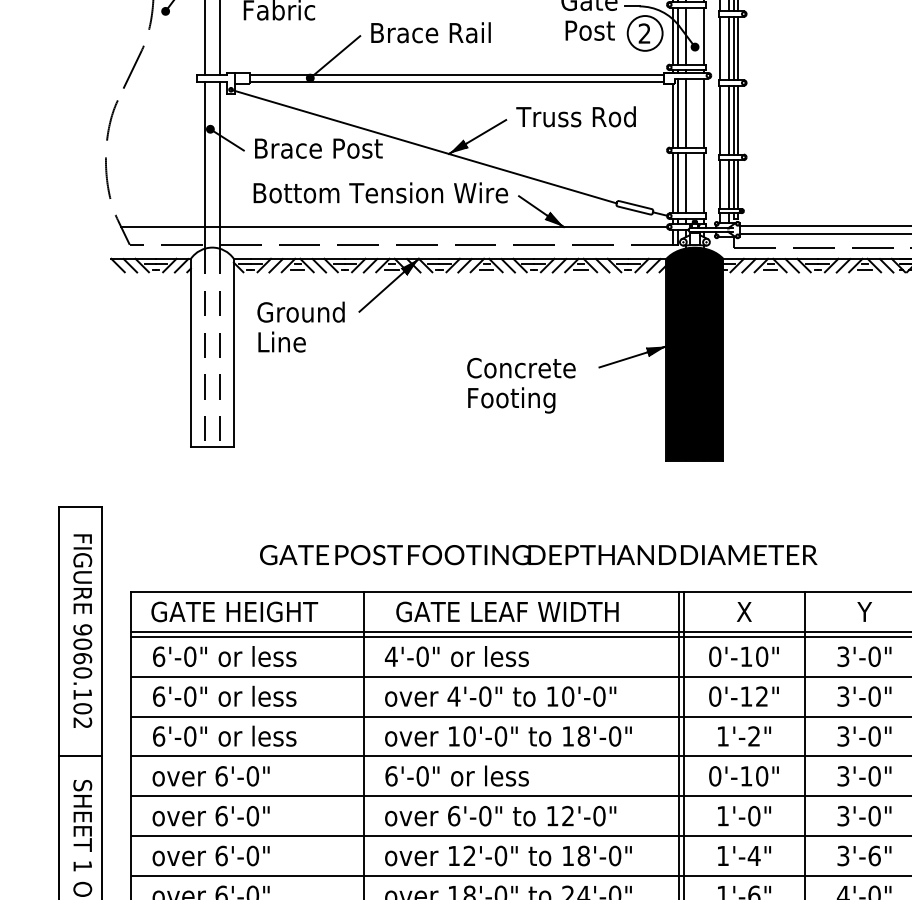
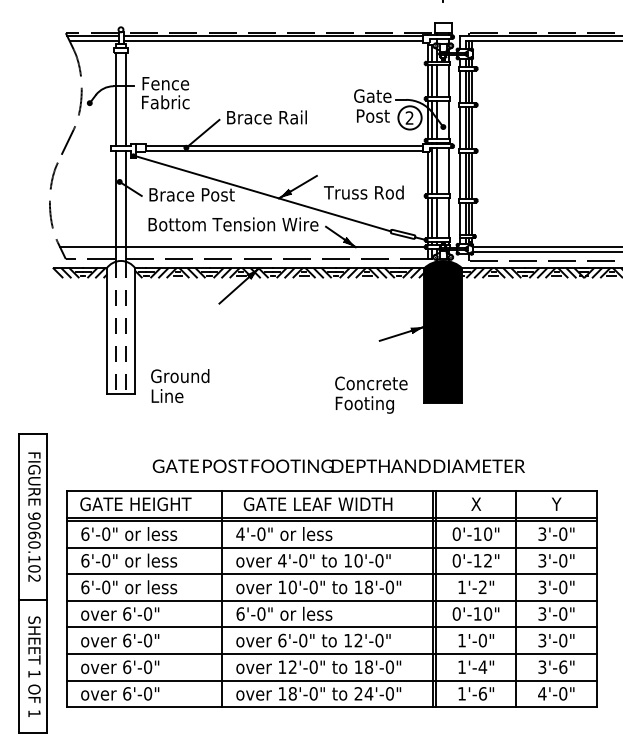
text: (575, 116) -> (363, 192), moved
text: (301, 326) -> (180, 385), moved
text: (521, 384) -> (371, 394), moved

